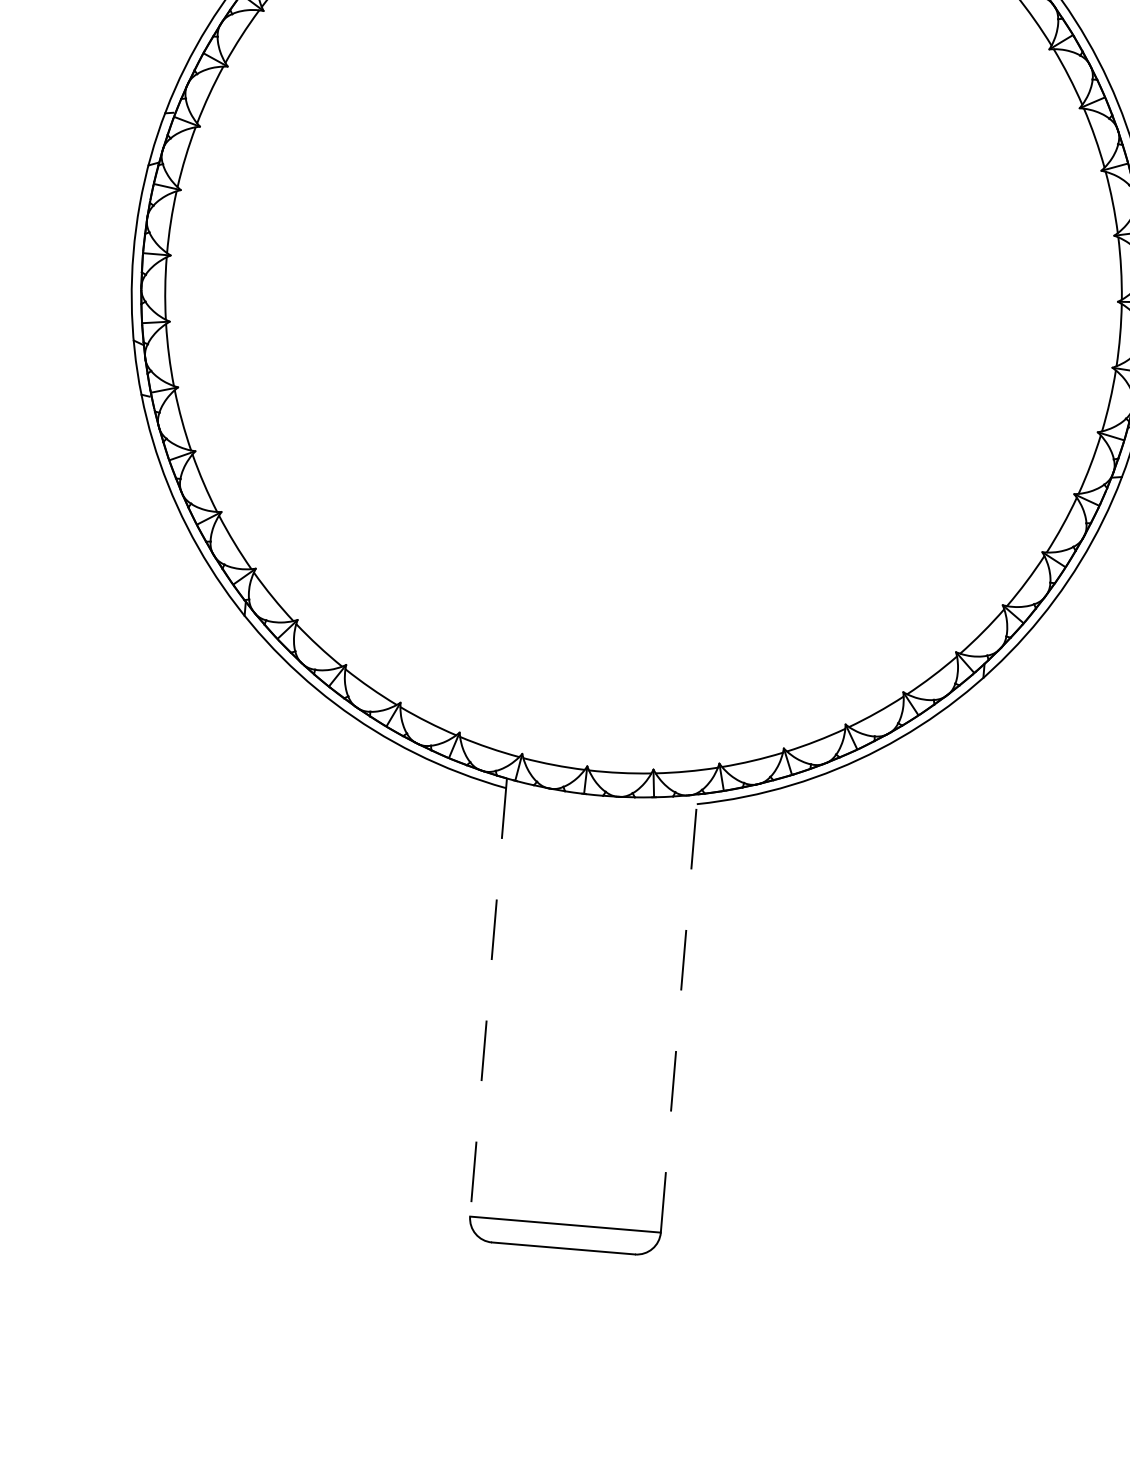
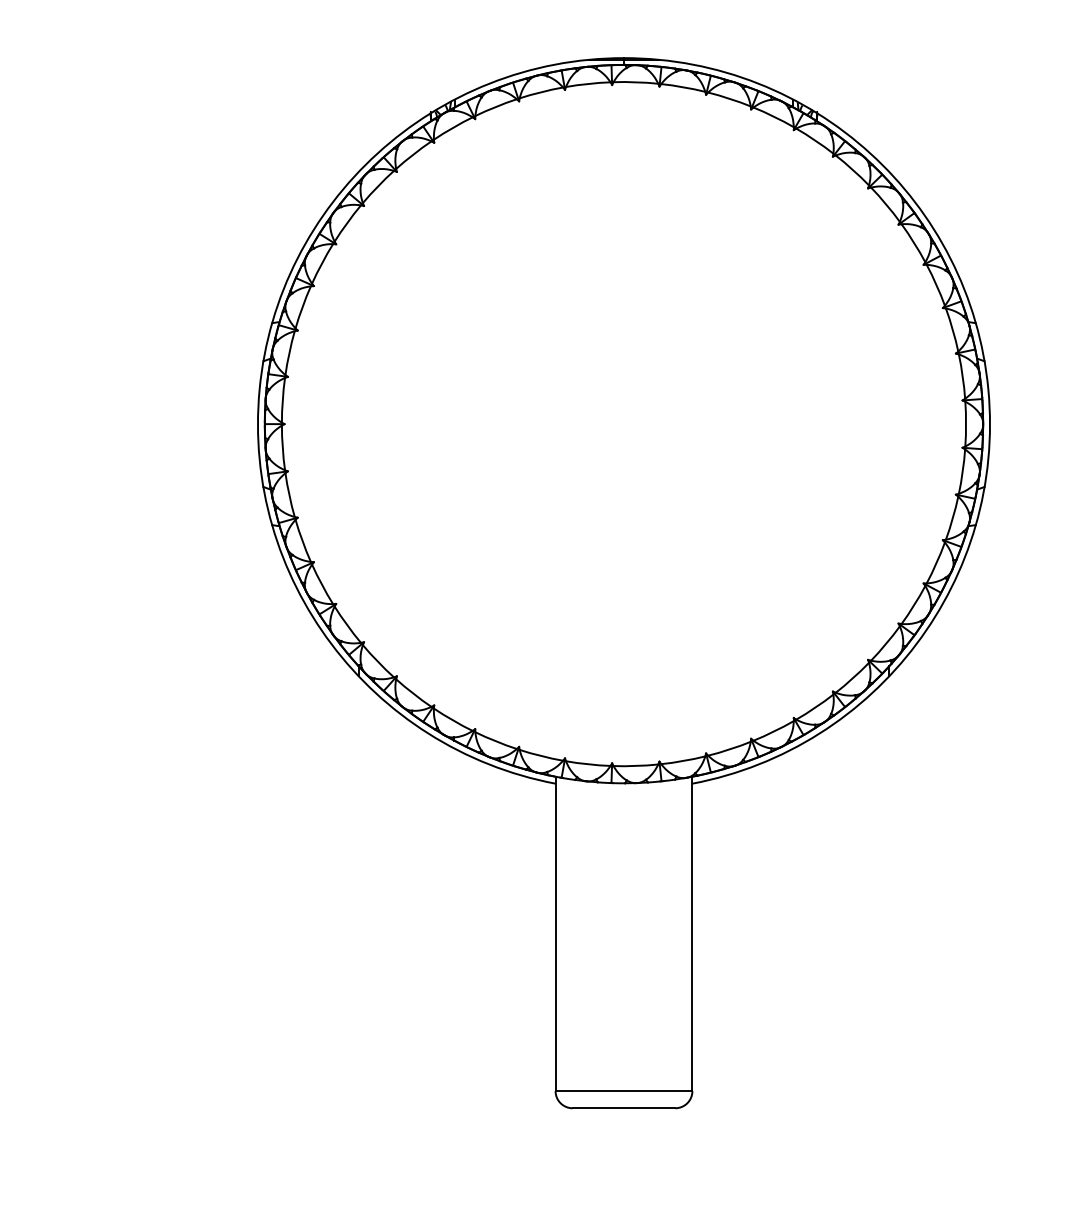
line: (488, 998) -> (555, 934), dashed -> solid
line: (679, 1012) -> (692, 933), dashed -> solid

